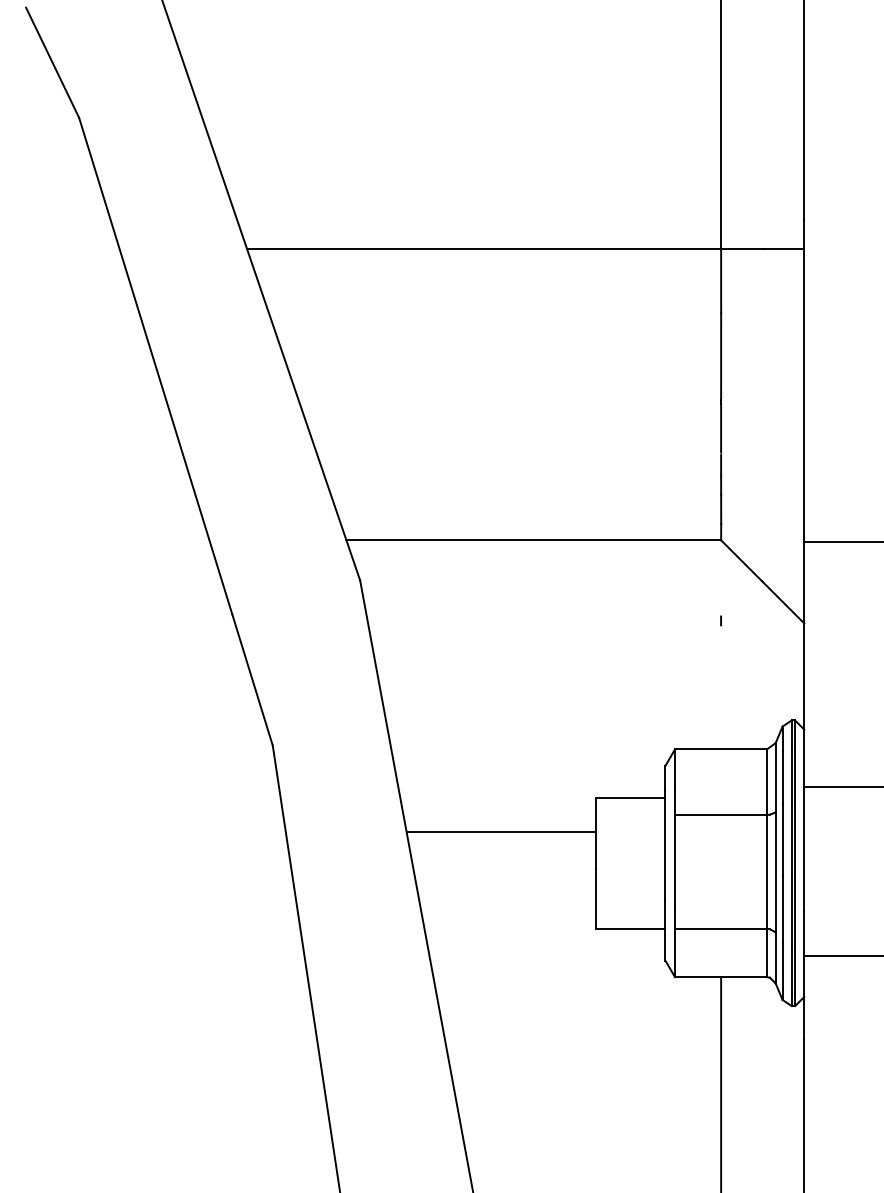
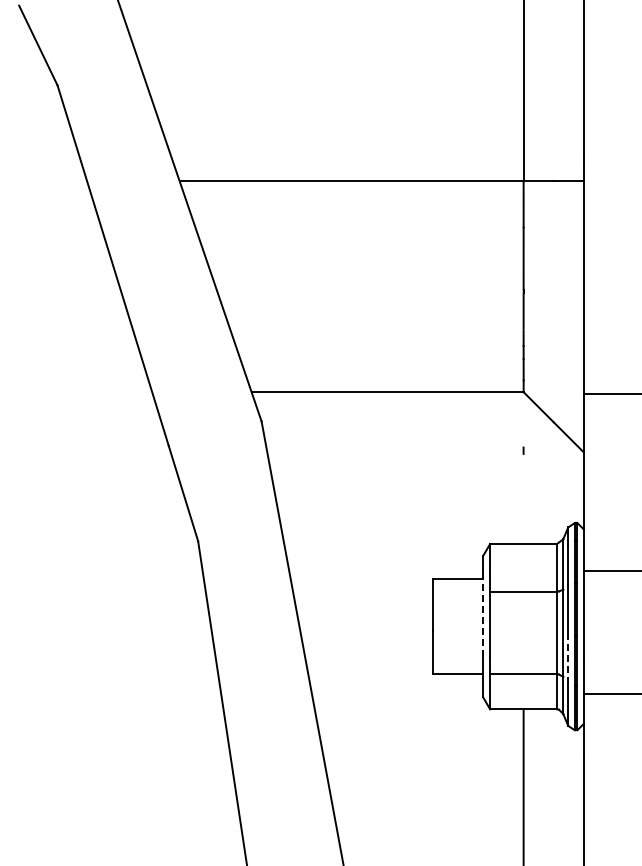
line: (501, 832) -> (364, 604), removed
line: (665, 845) -> (483, 613), solid -> dashed
line: (782, 908) -> (568, 659), solid -> dashed

